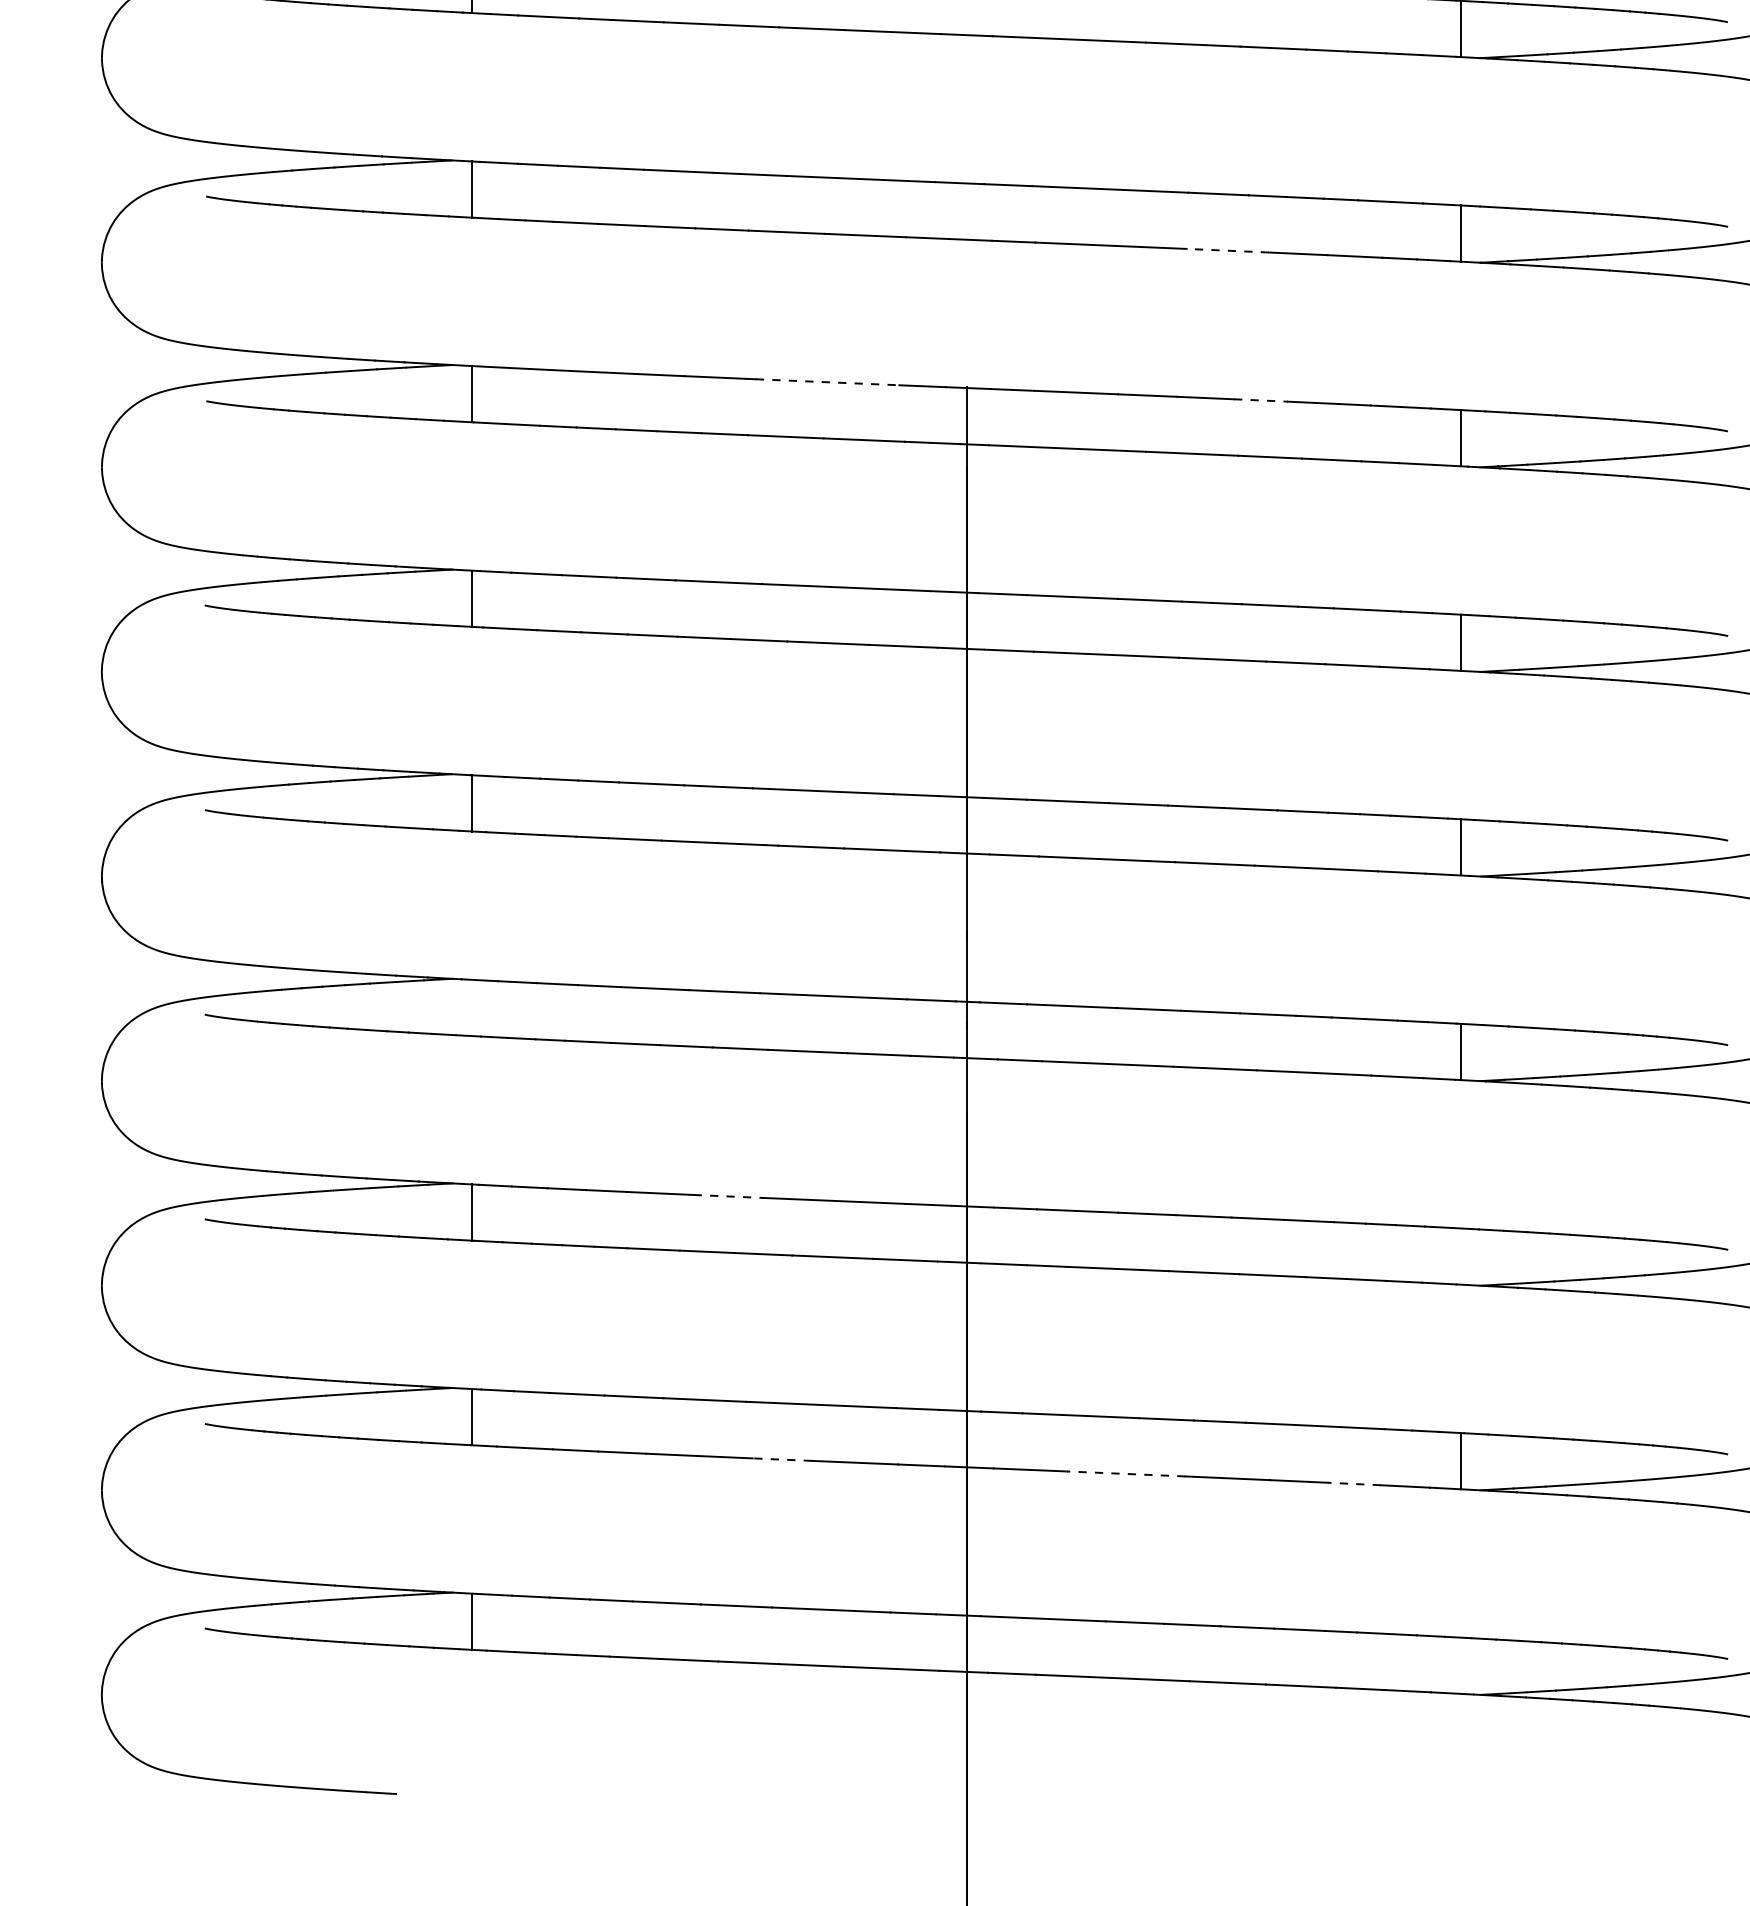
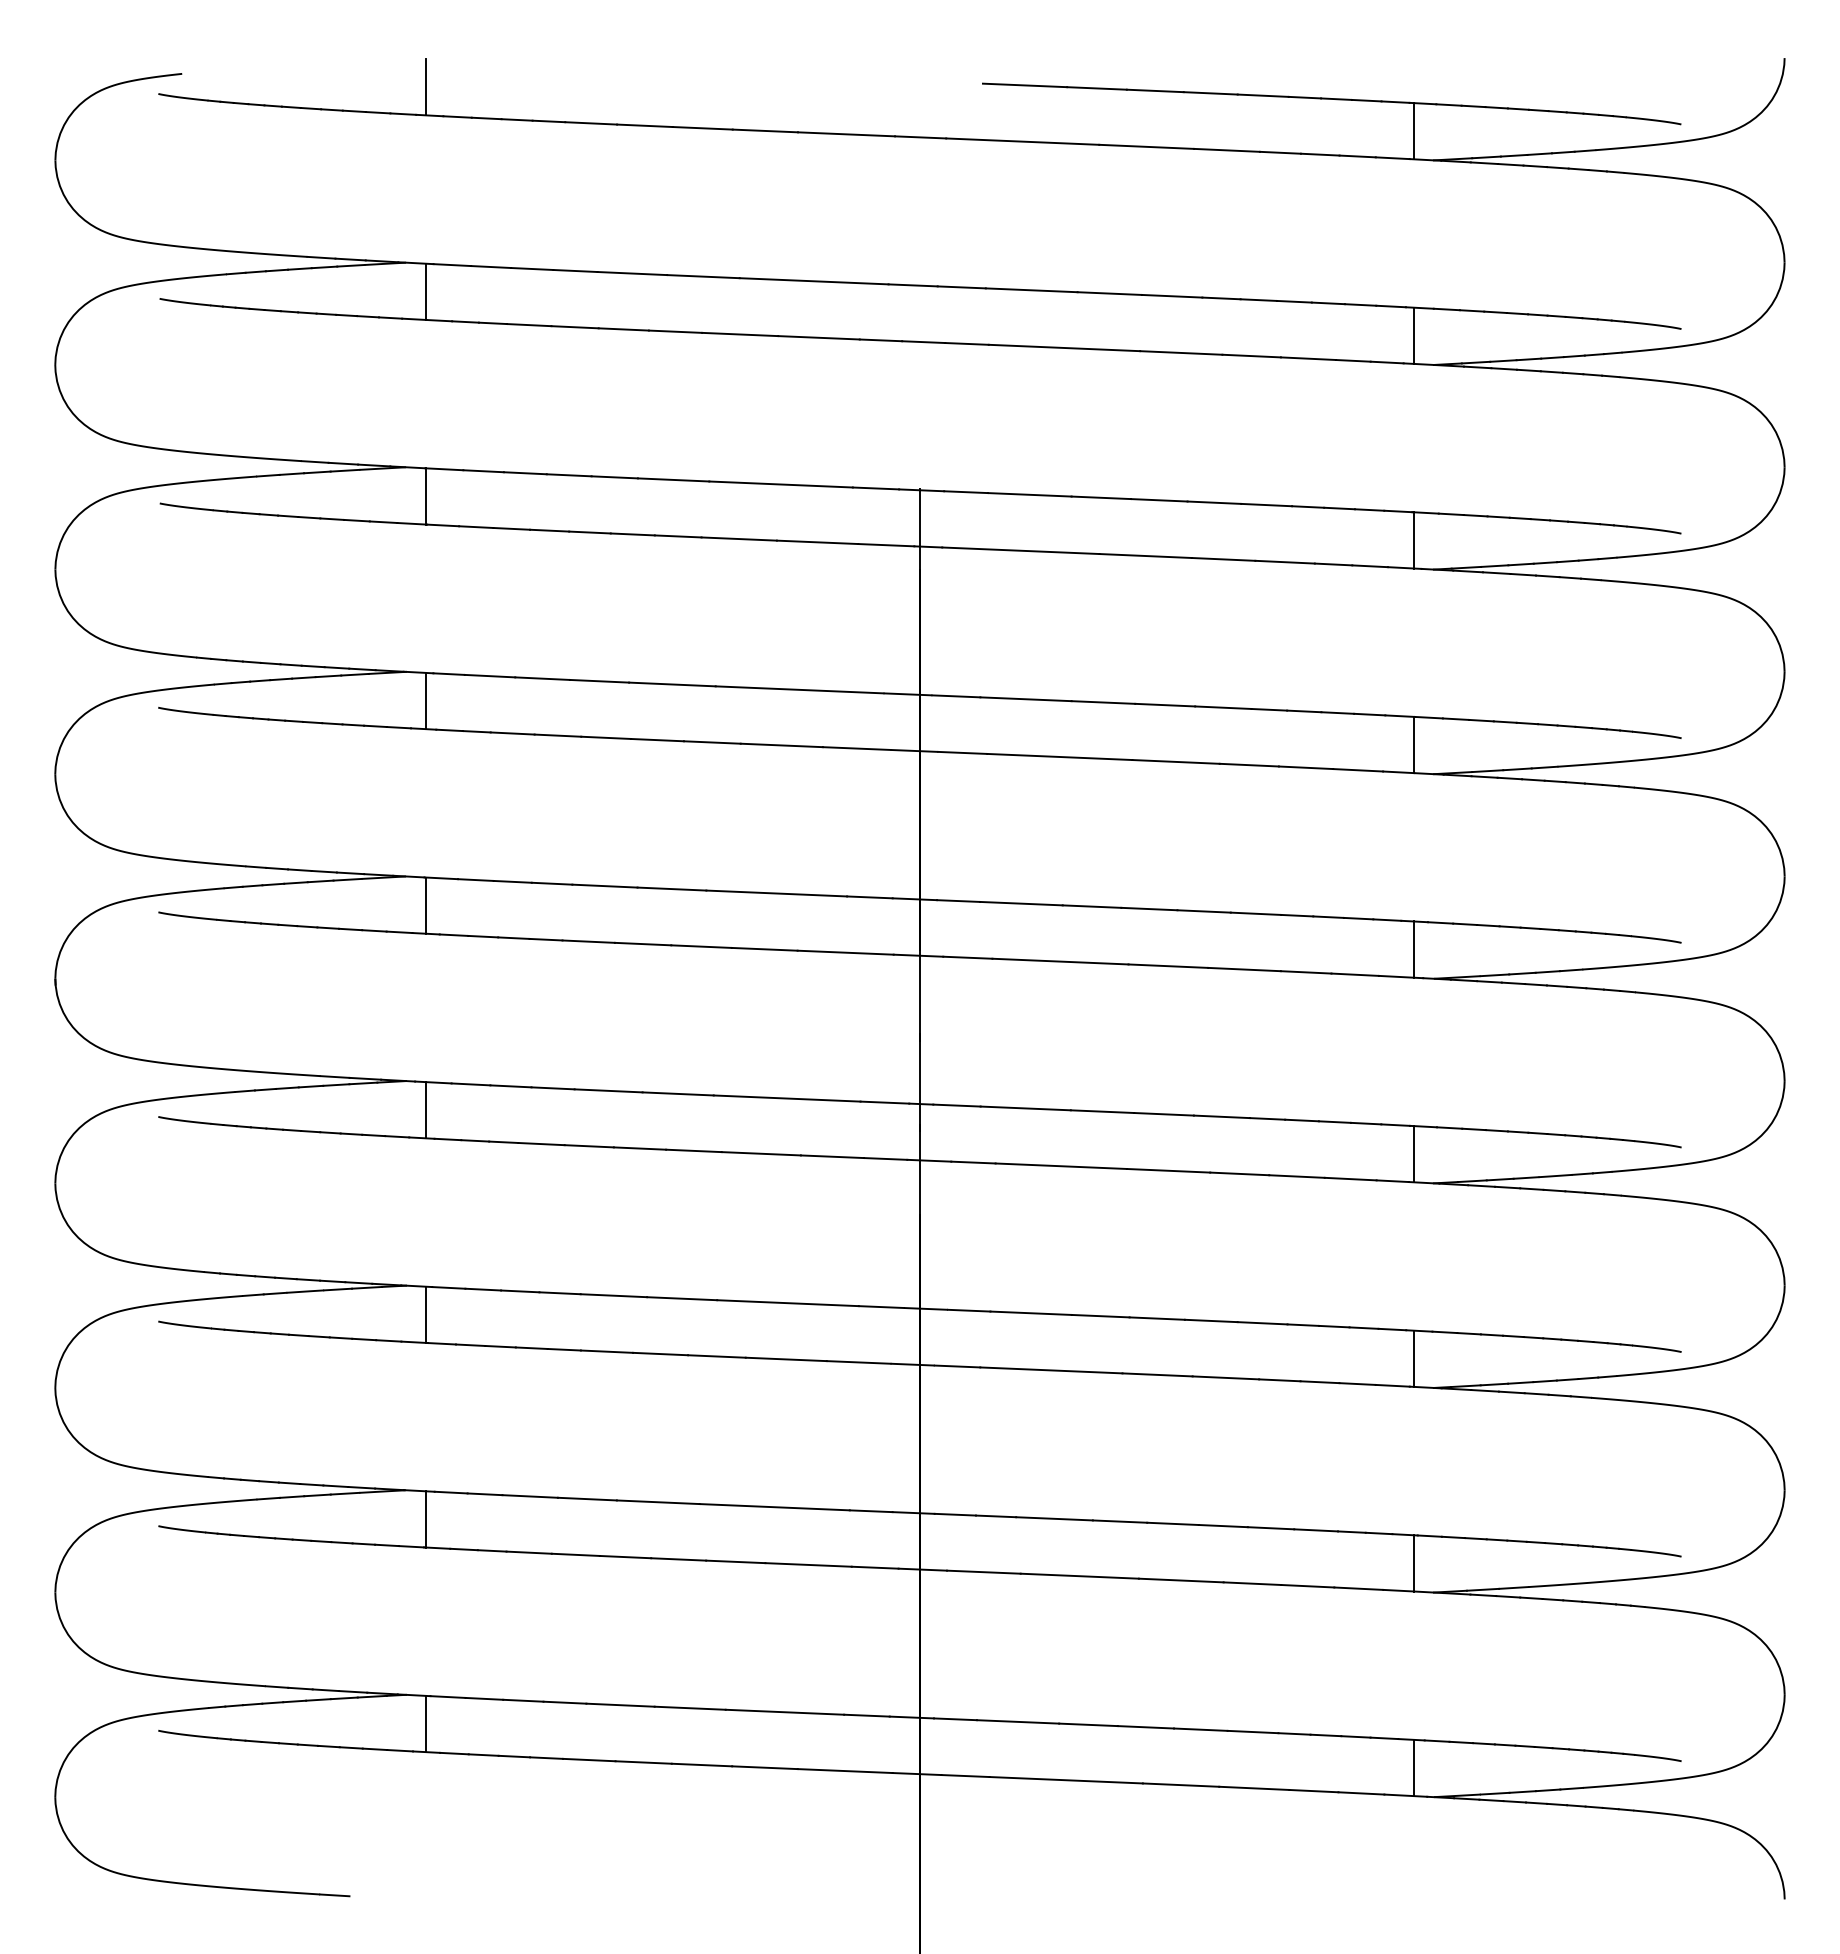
line: (1227, 250) -> (1180, 352), dashed -> solid
line: (828, 382) -> (781, 484), dashed -> solid
line: (1261, 400) -> (1214, 502), dashed -> solid
line: (472, 1008) -> (425, 1110), added
line: (729, 1196) -> (682, 1298), dashed -> solid
line: (1461, 1256) -> (1414, 1358), added
line: (782, 1459) -> (735, 1561), dashed -> solid
line: (1126, 1474) -> (1079, 1576), dashed -> solid
line: (1354, 1484) -> (1307, 1586), dashed -> solid
line: (1461, 1665) -> (1414, 1767), added

